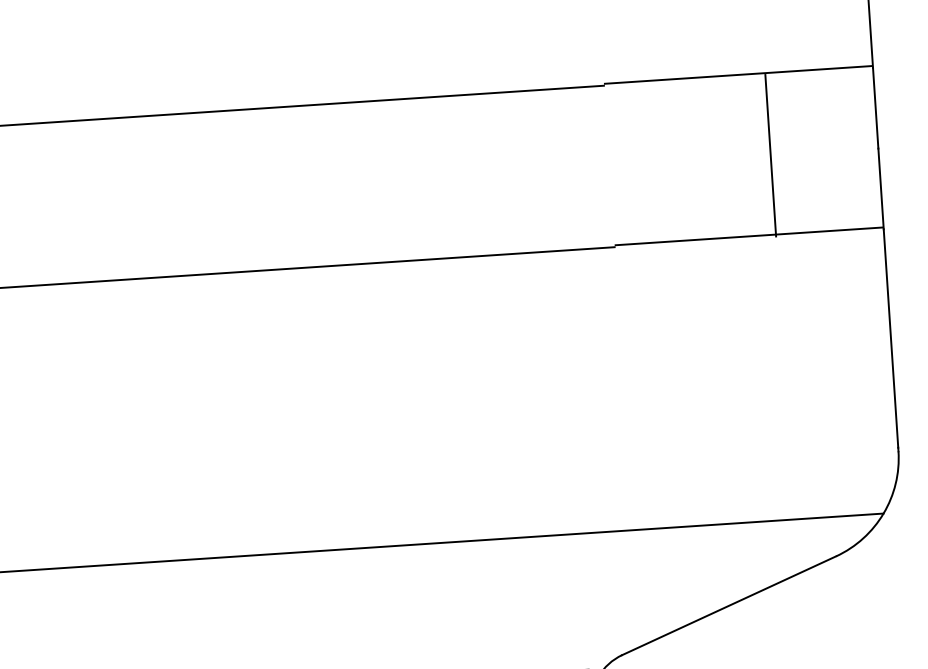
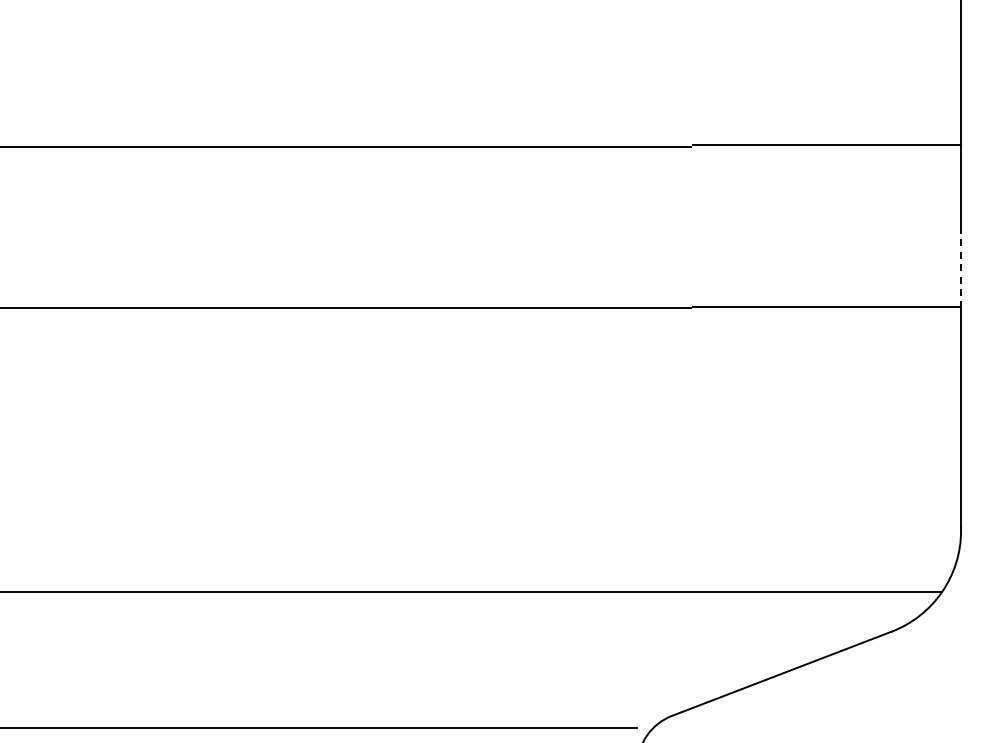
line: (771, 155) -> (853, 227), removed
line: (881, 188) -> (961, 267), solid -> dashed

